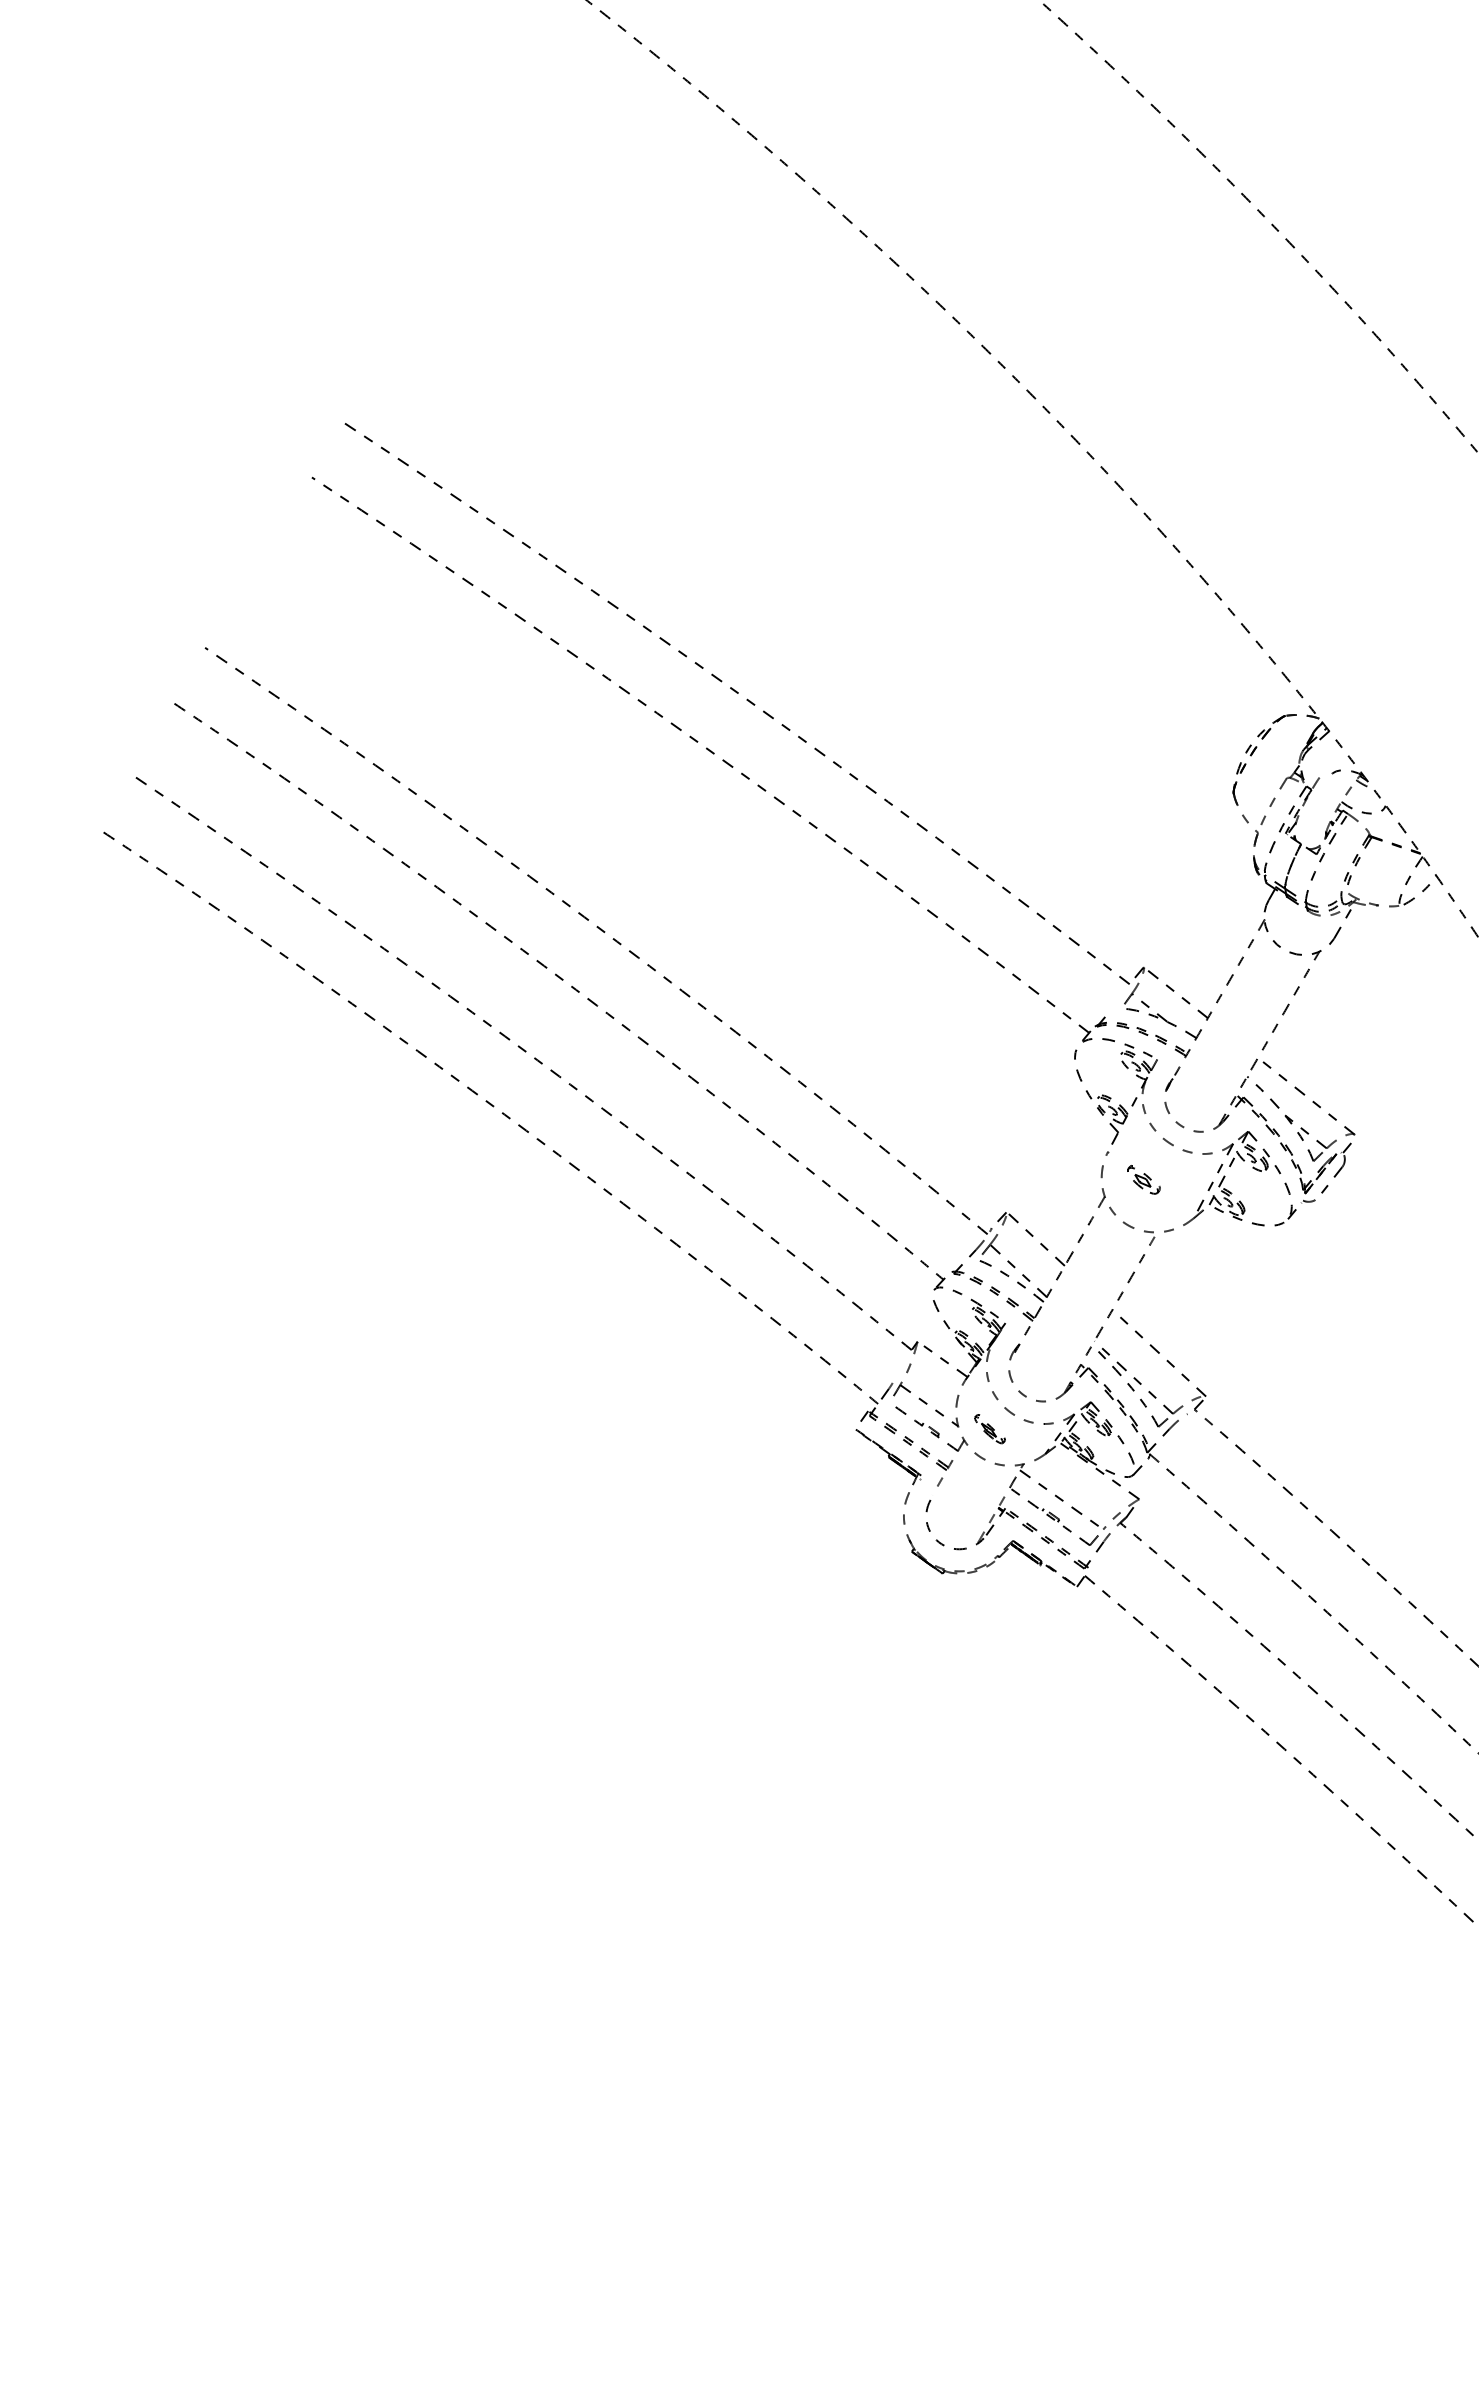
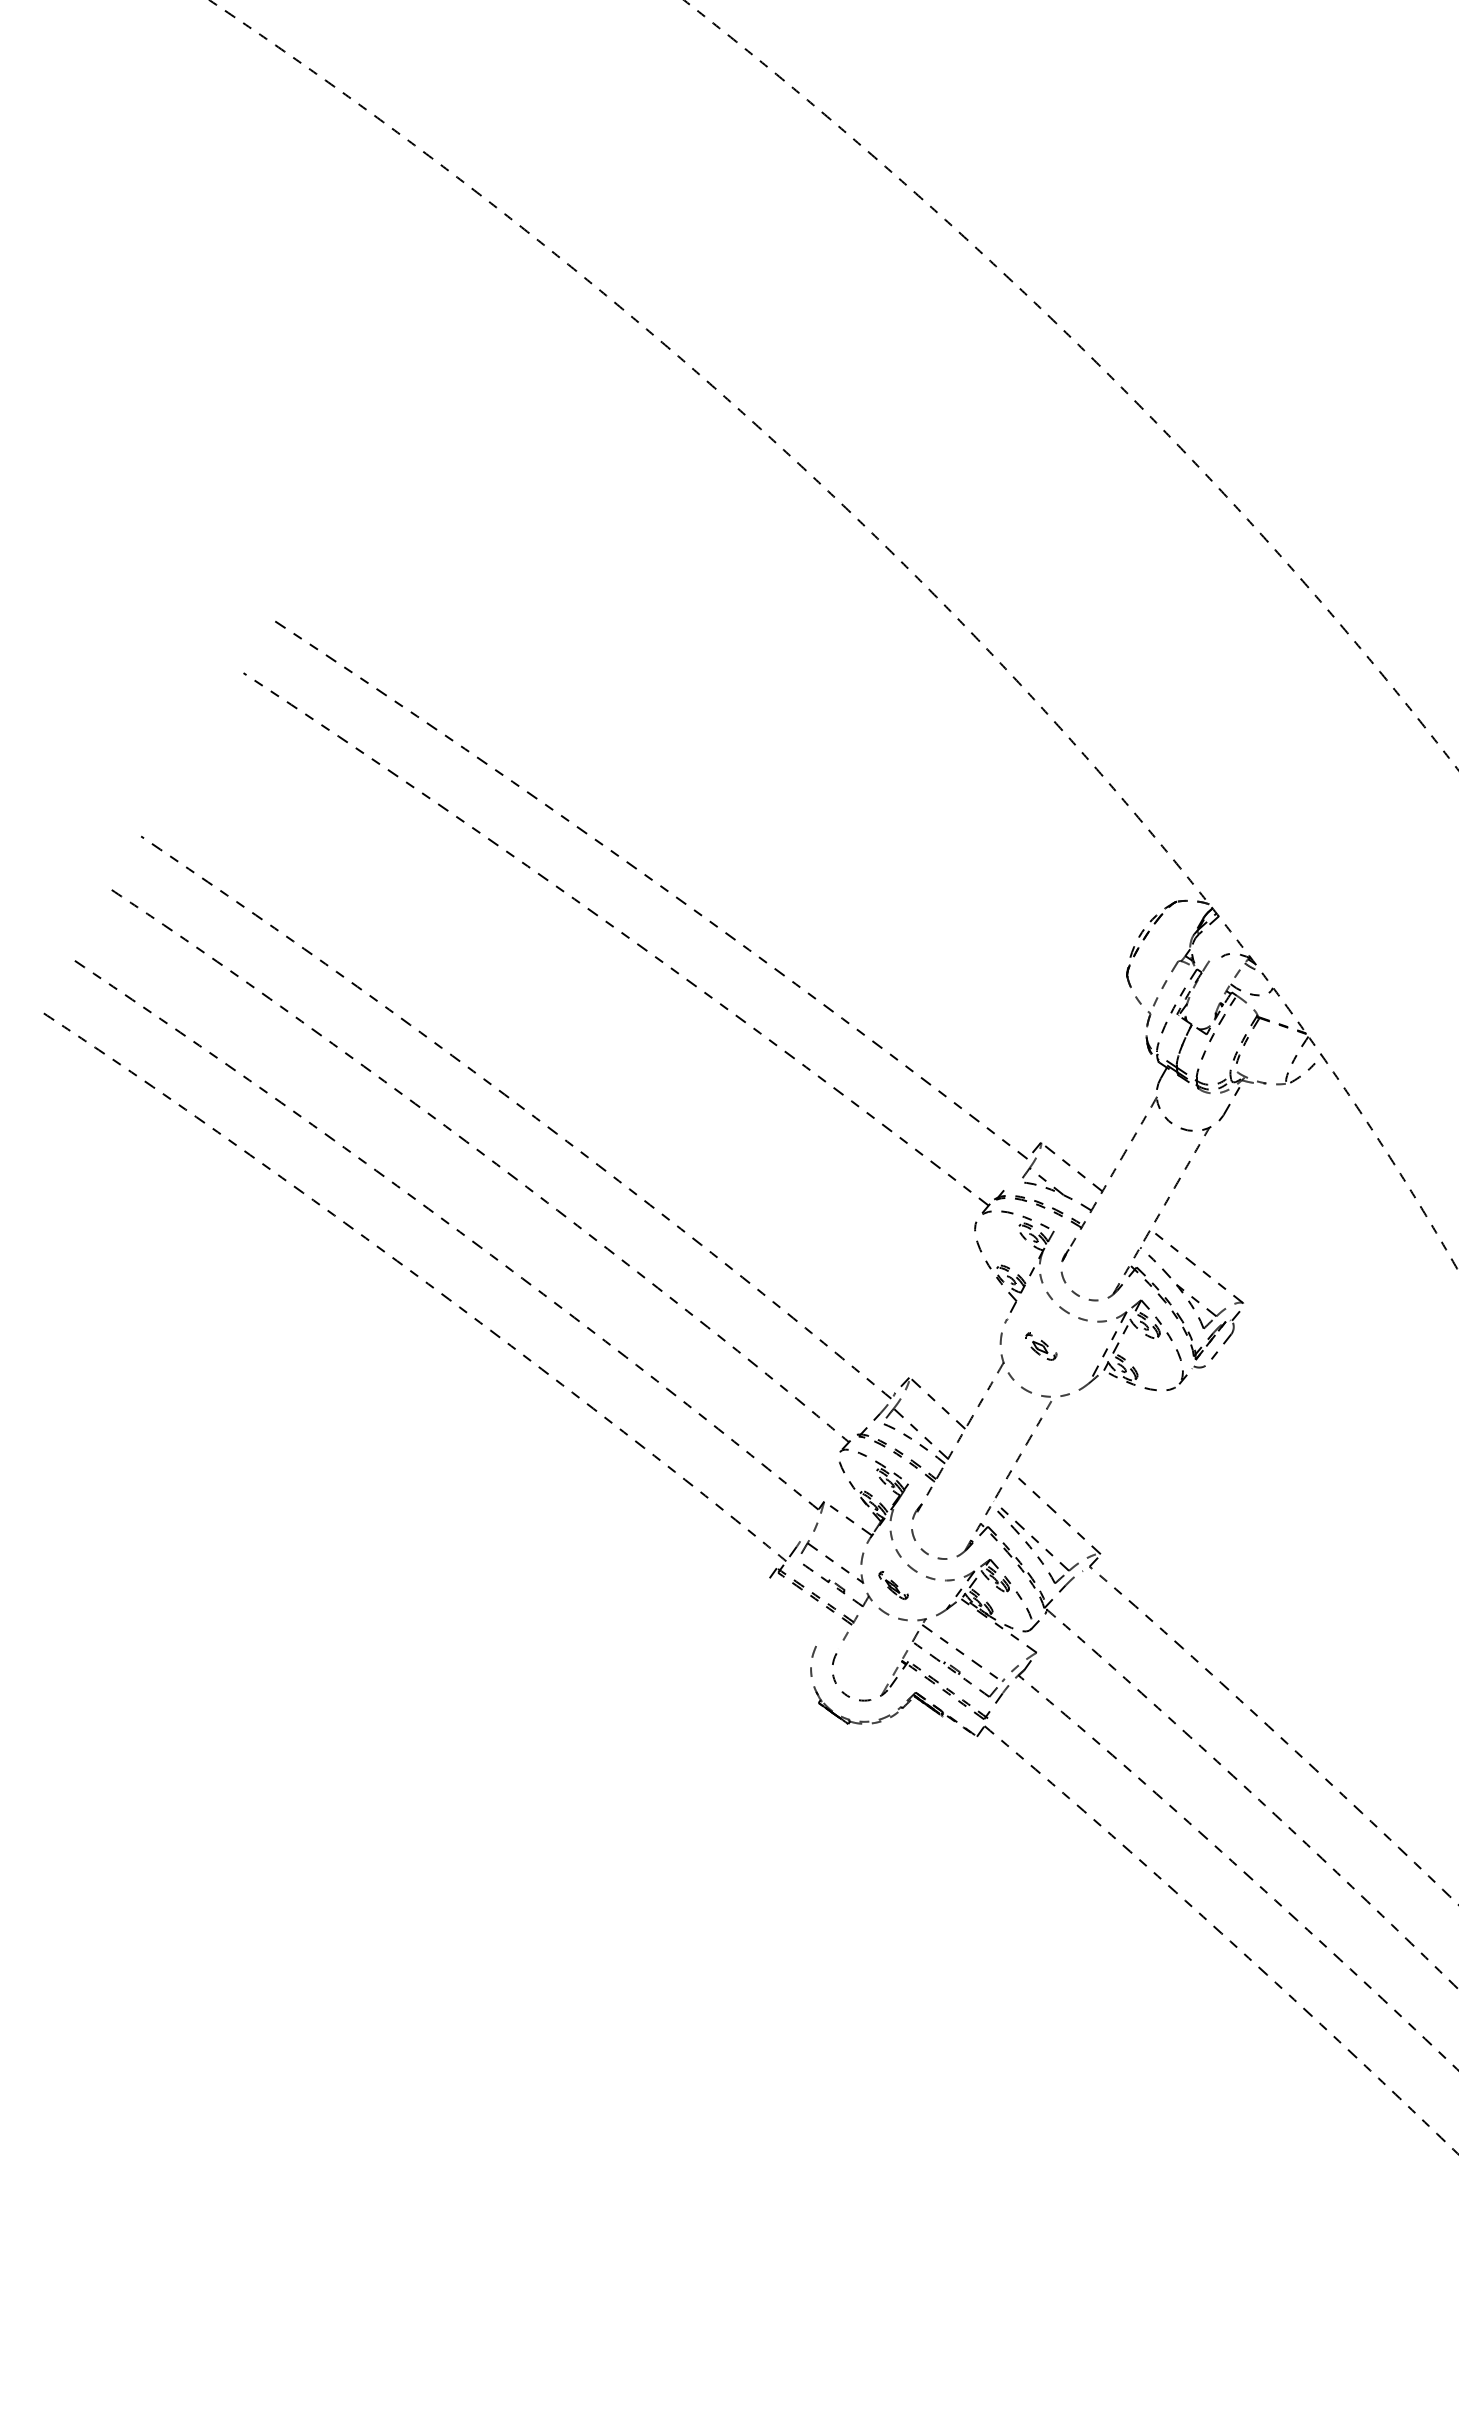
part: (887, 1457) -> (795, 1612), removed

